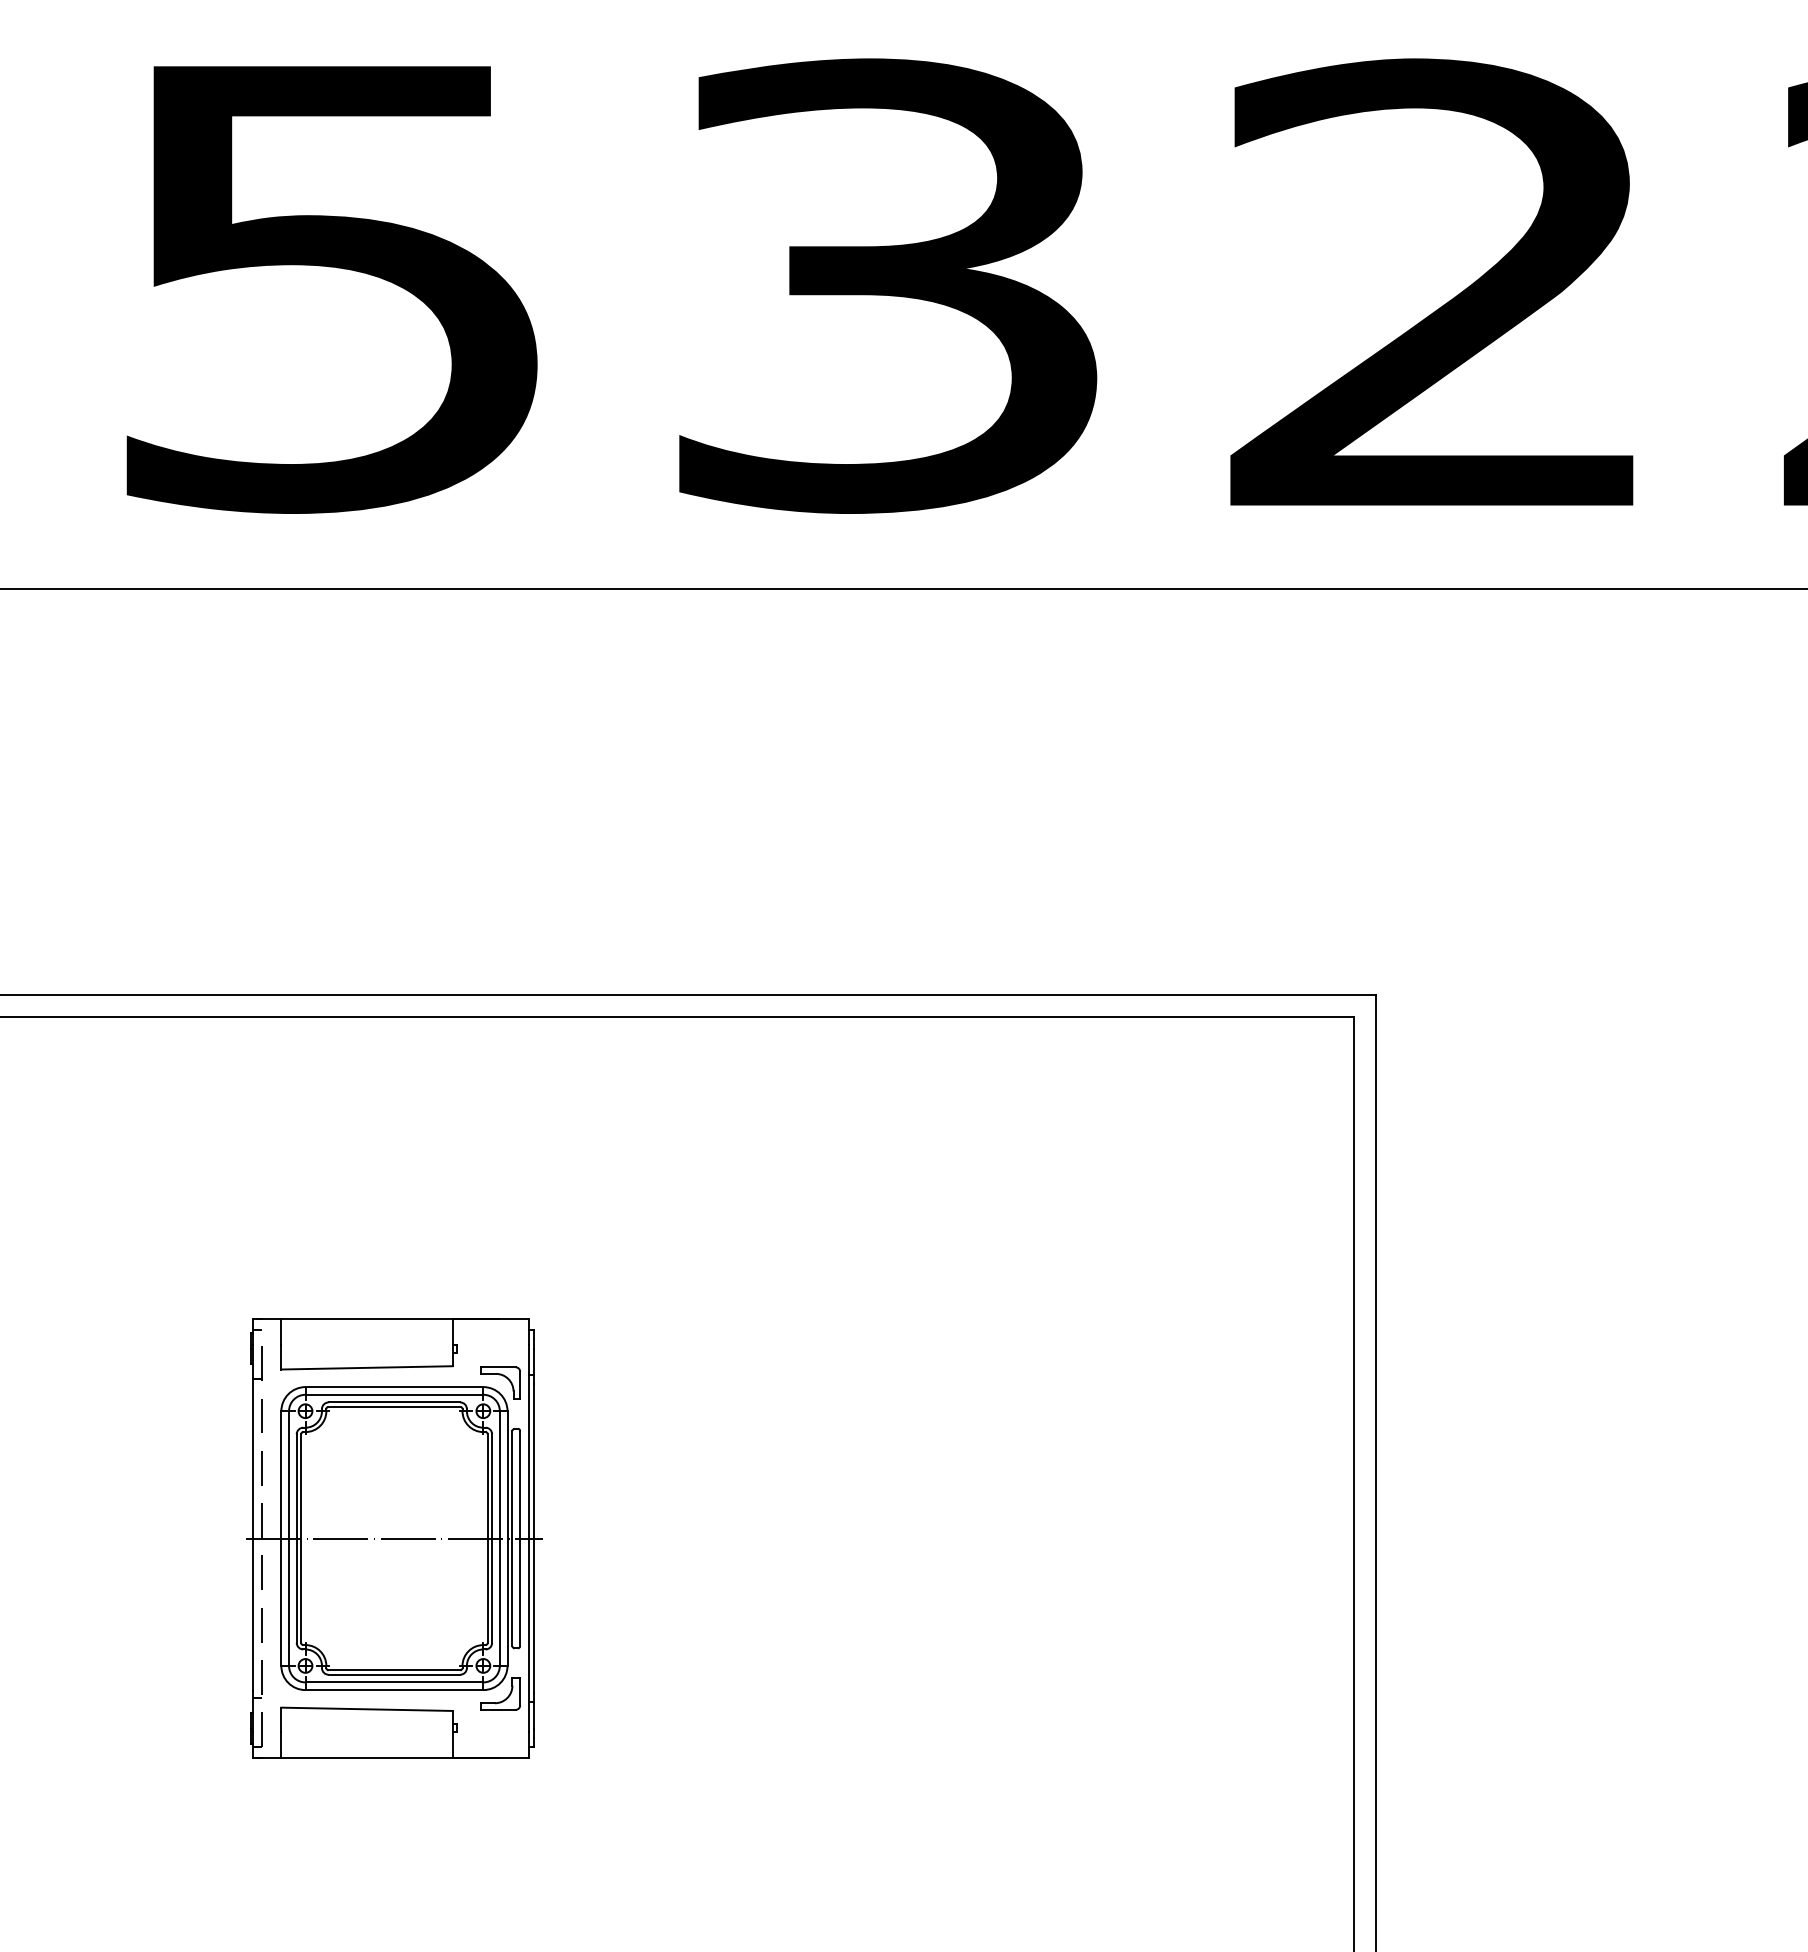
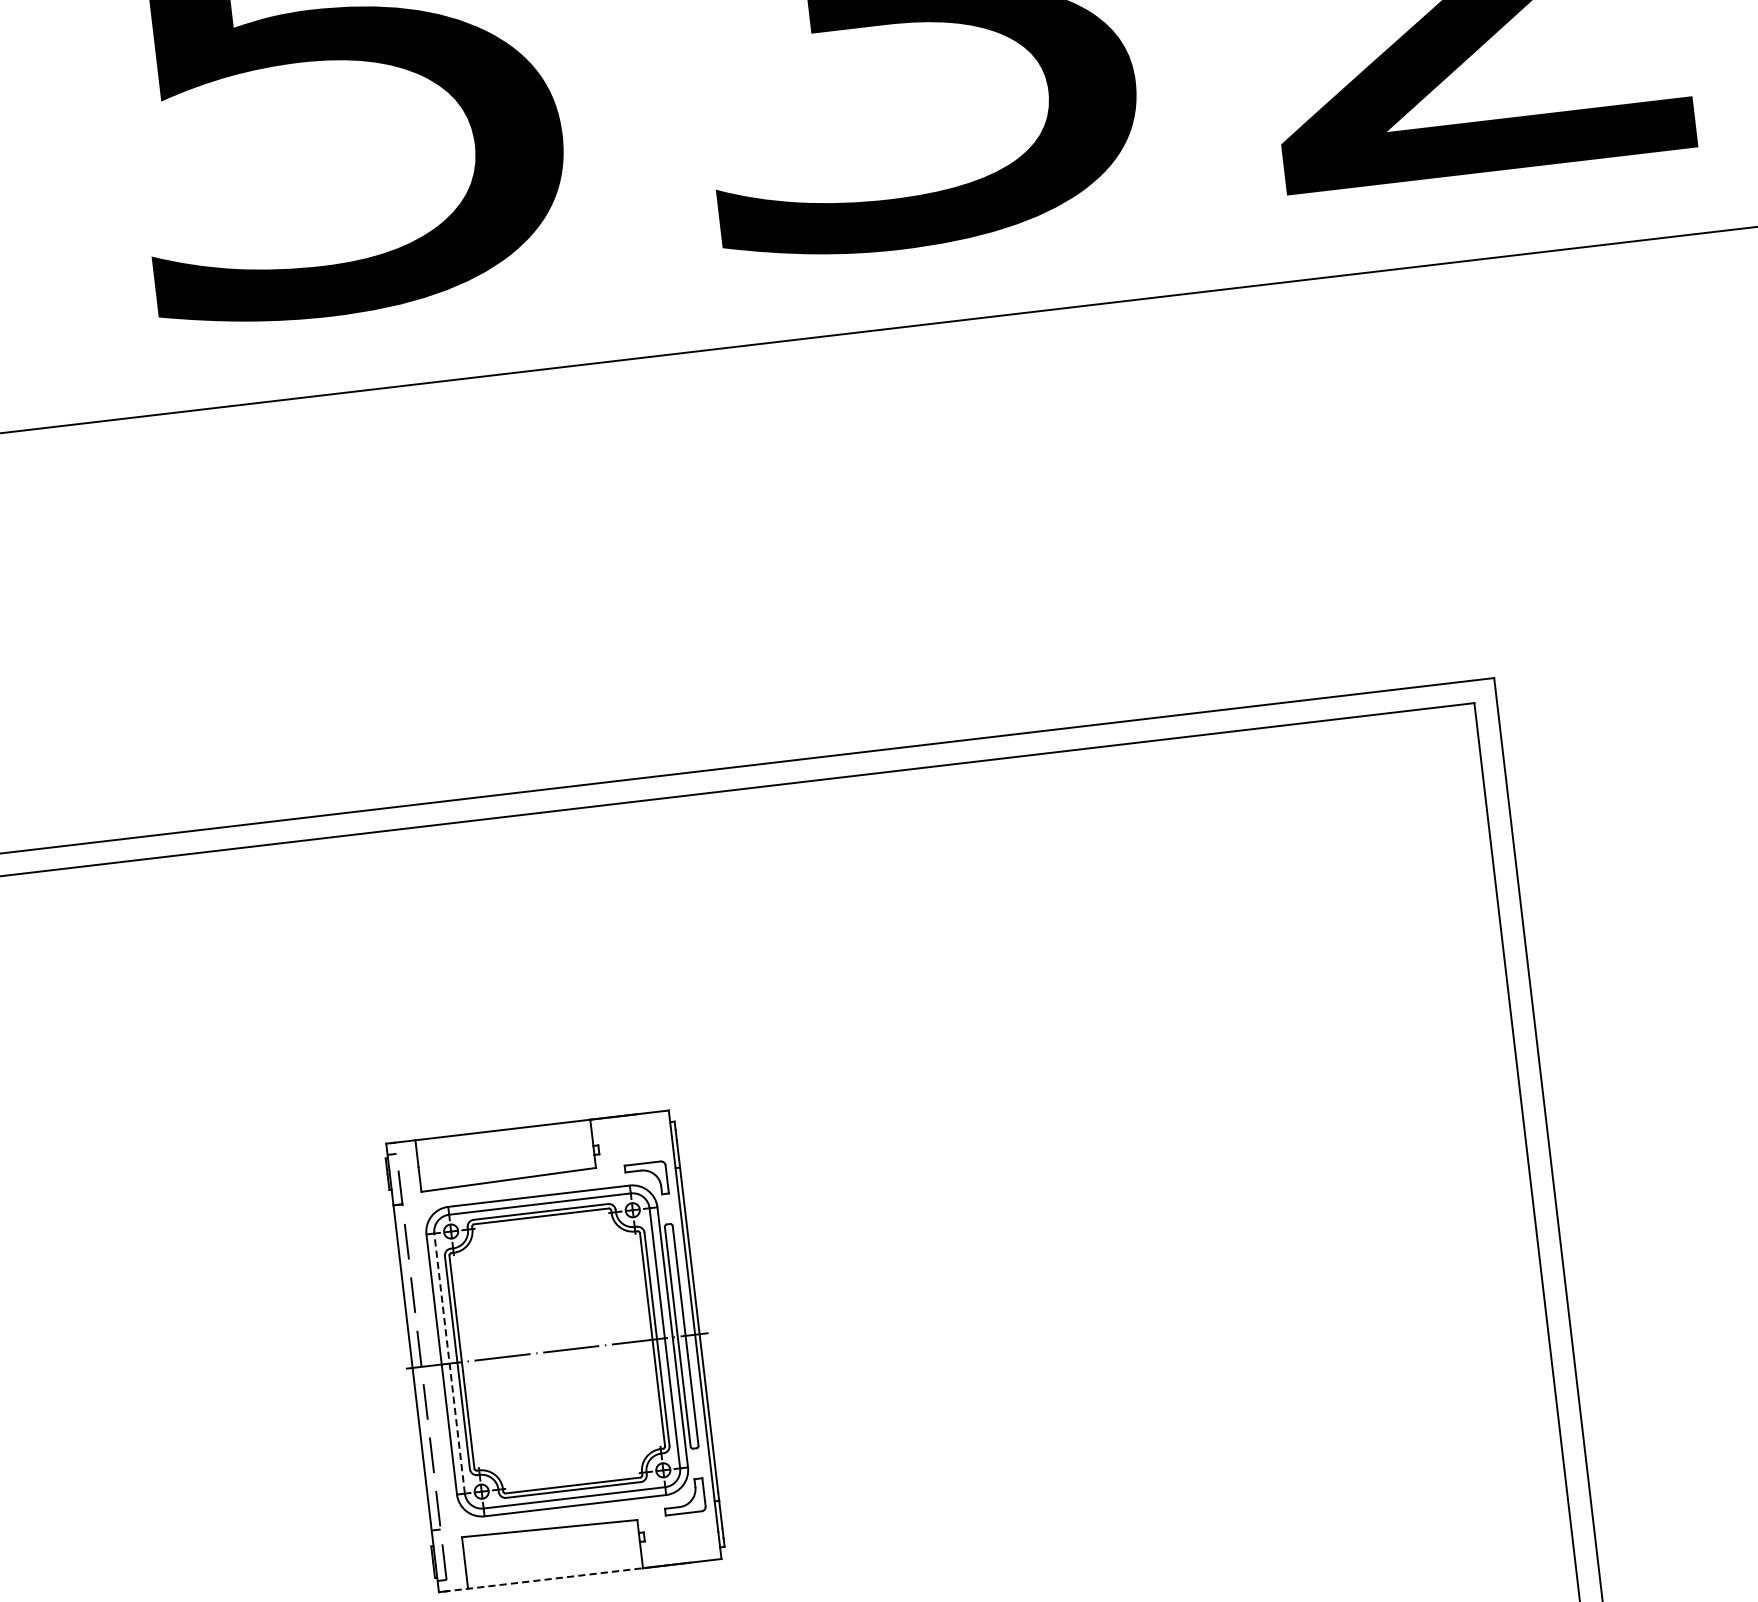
line: (289, 1538) -> (450, 1363), solid -> dashed
line: (354, 1758) -> (542, 1580), solid -> dashed

